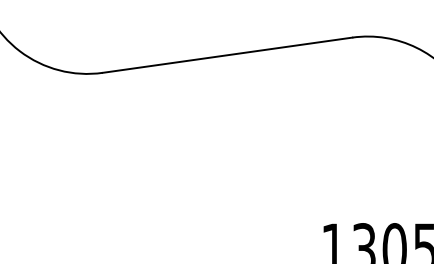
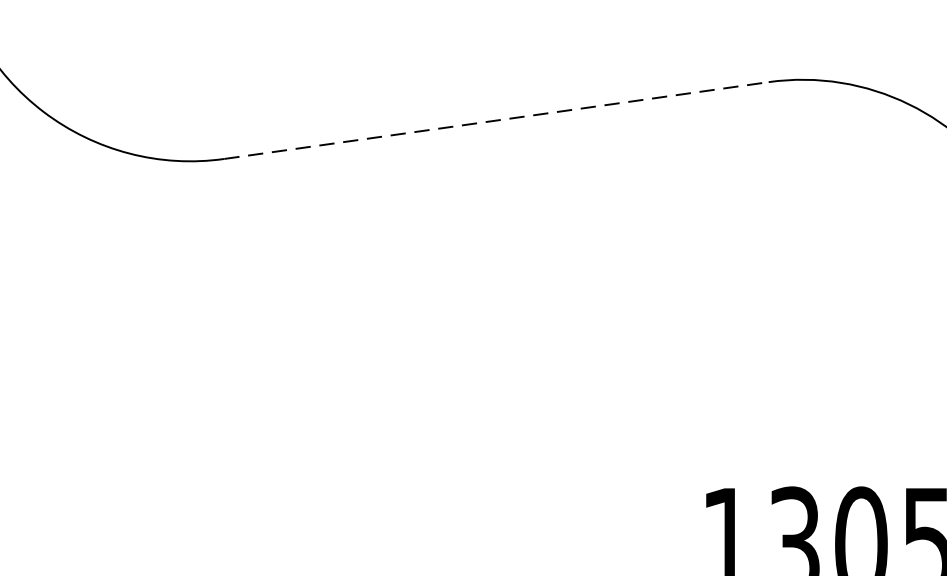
line: (228, 55) -> (498, 121), solid -> dashed

